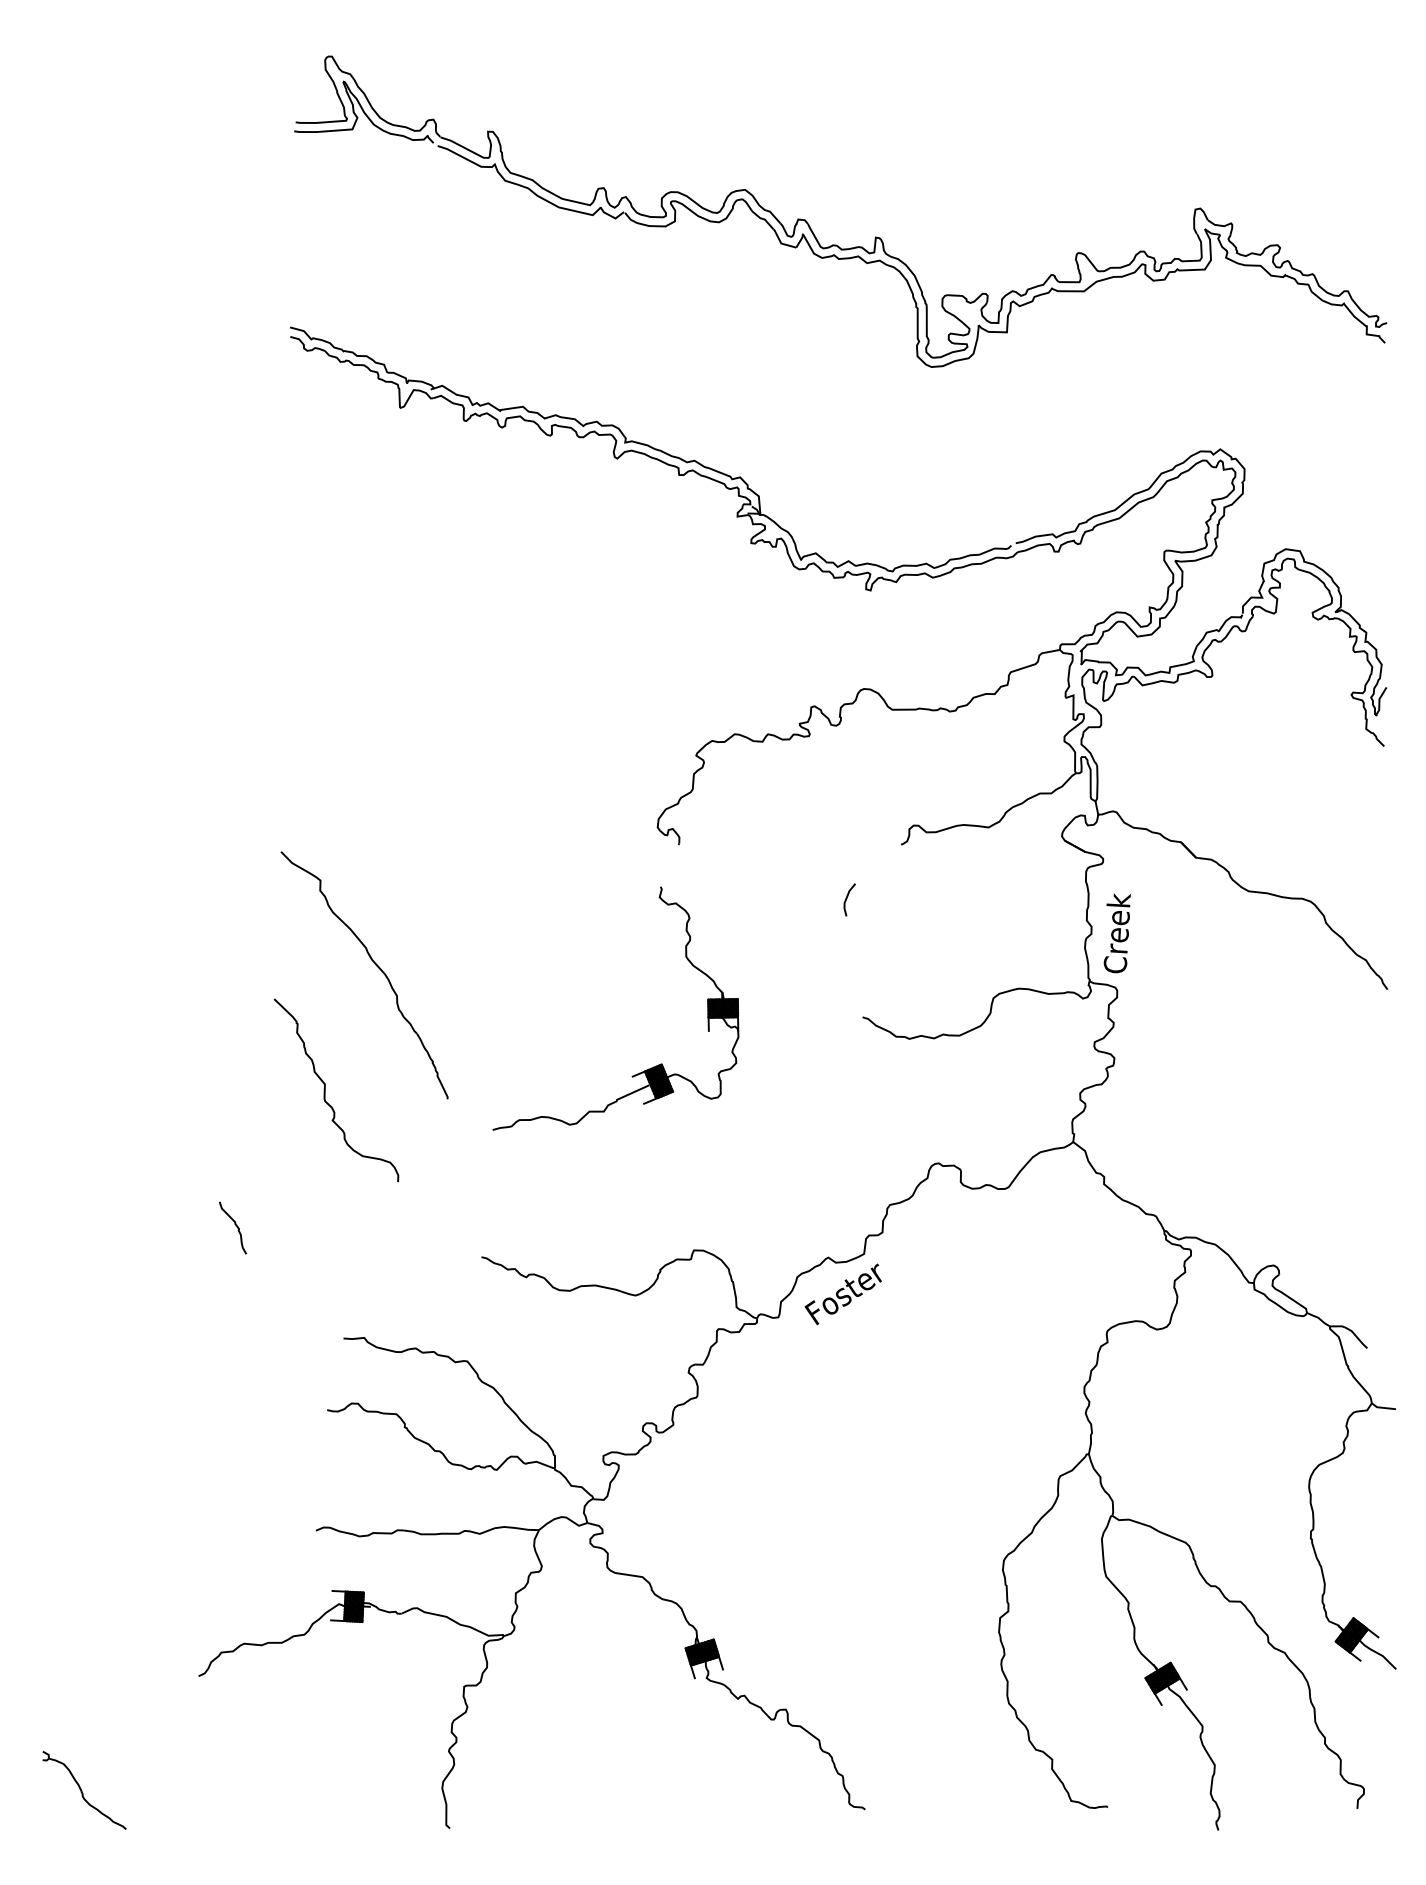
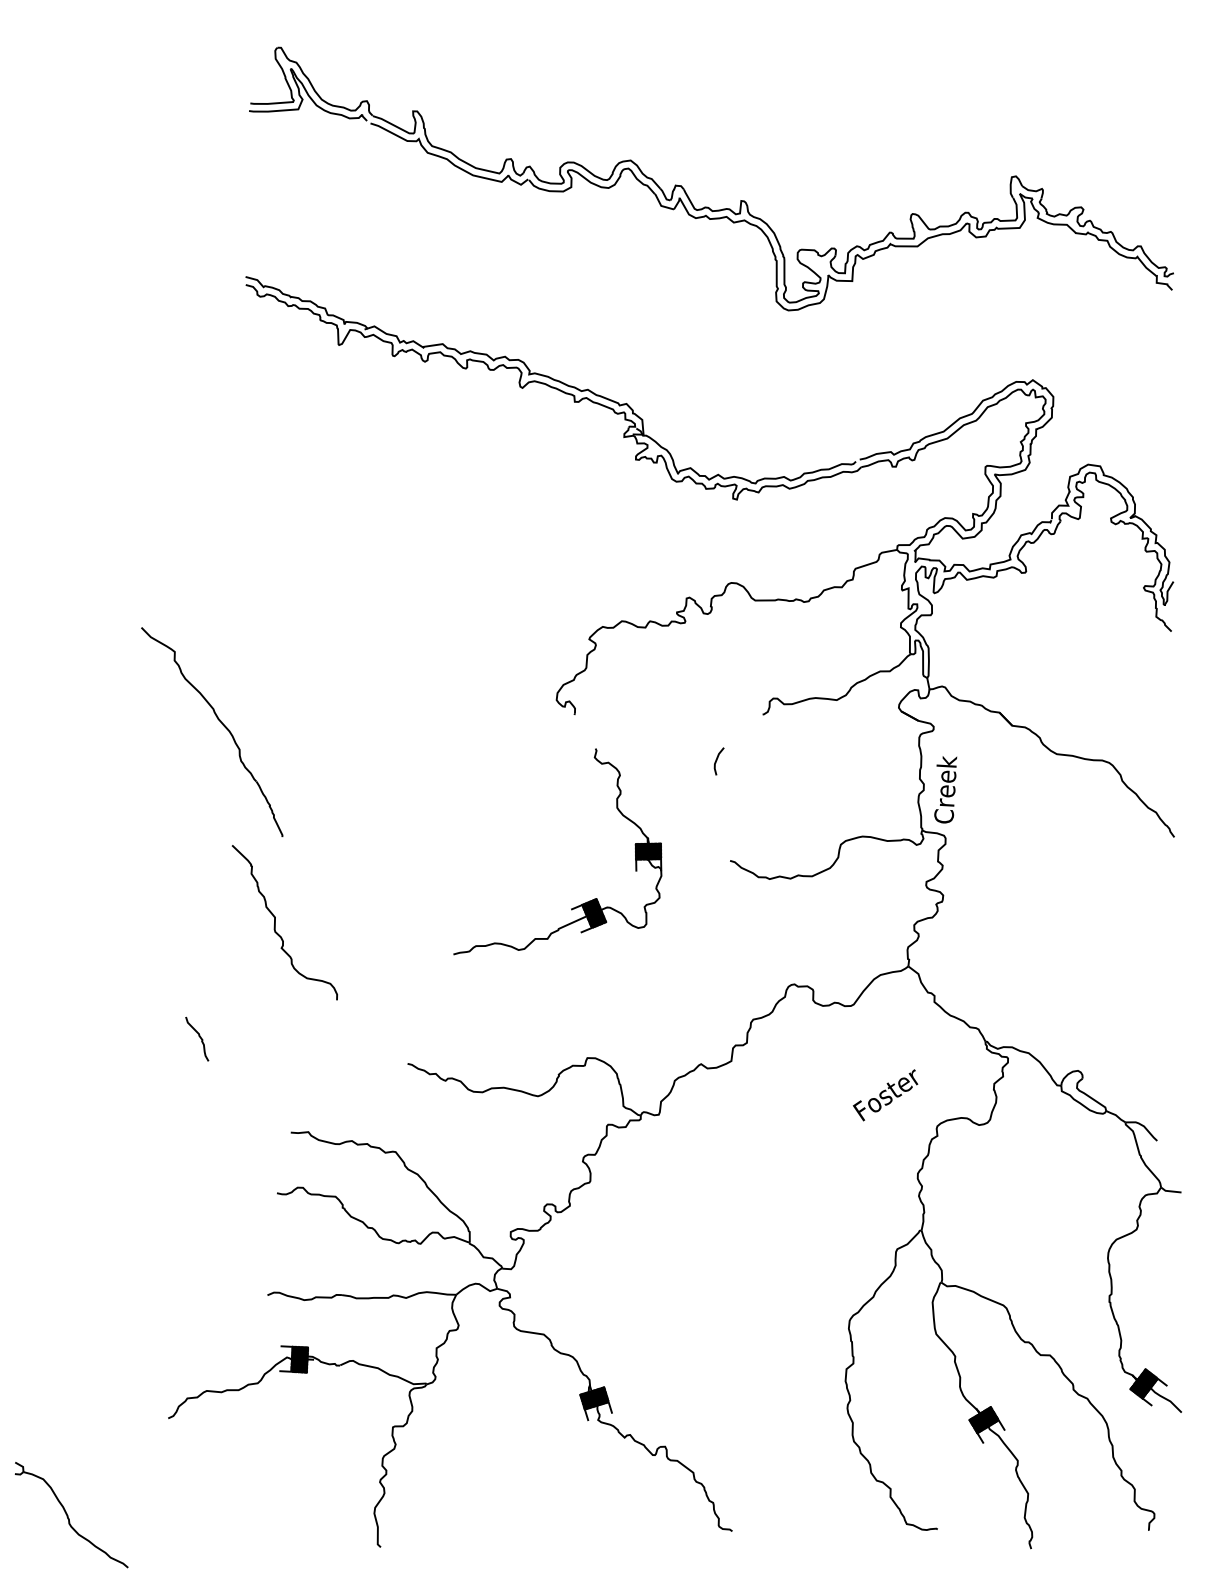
part: (374, 964) -> (220, 723), moved
part: (639, 1072) -> (577, 905), moved
text: (842, 1294) -> (884, 1095), moved
part: (84, 1790) -> (71, 1515), size x1.6

